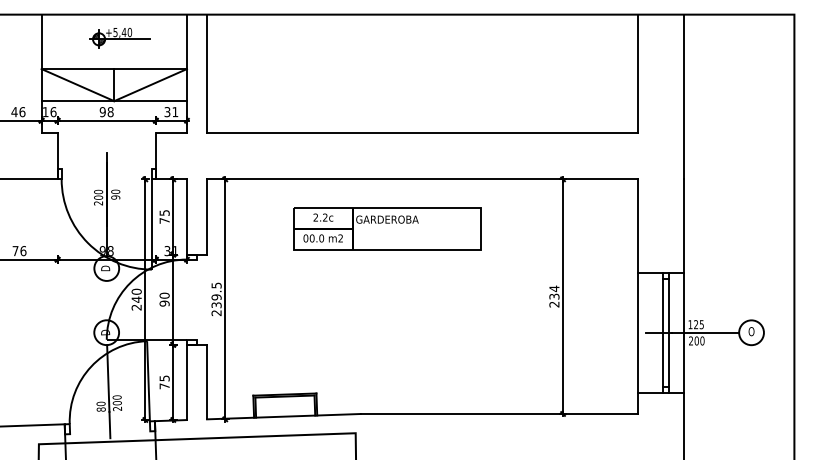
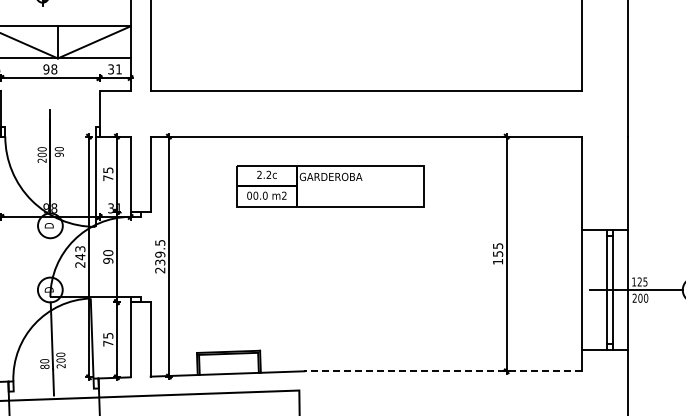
text: (136, 291) -> (80, 248), 240 -> 243
text: (554, 296) -> (498, 253), 234 -> 155
line: (499, 413) -> (443, 370), solid -> dashed

